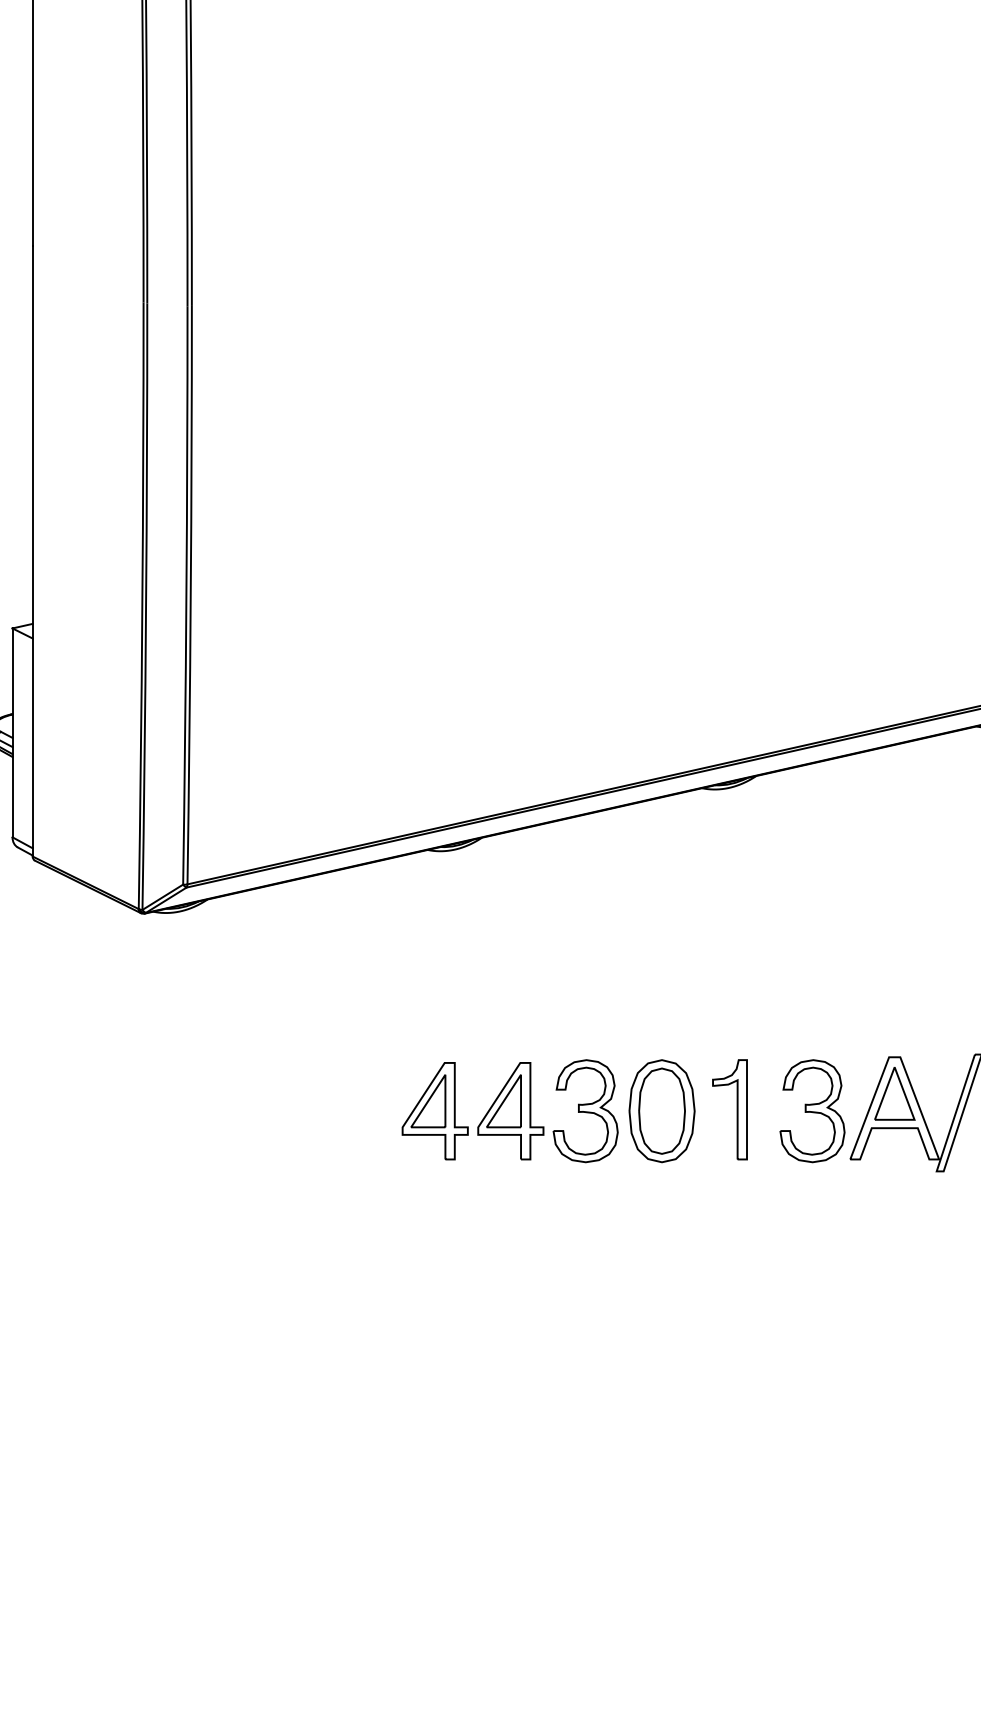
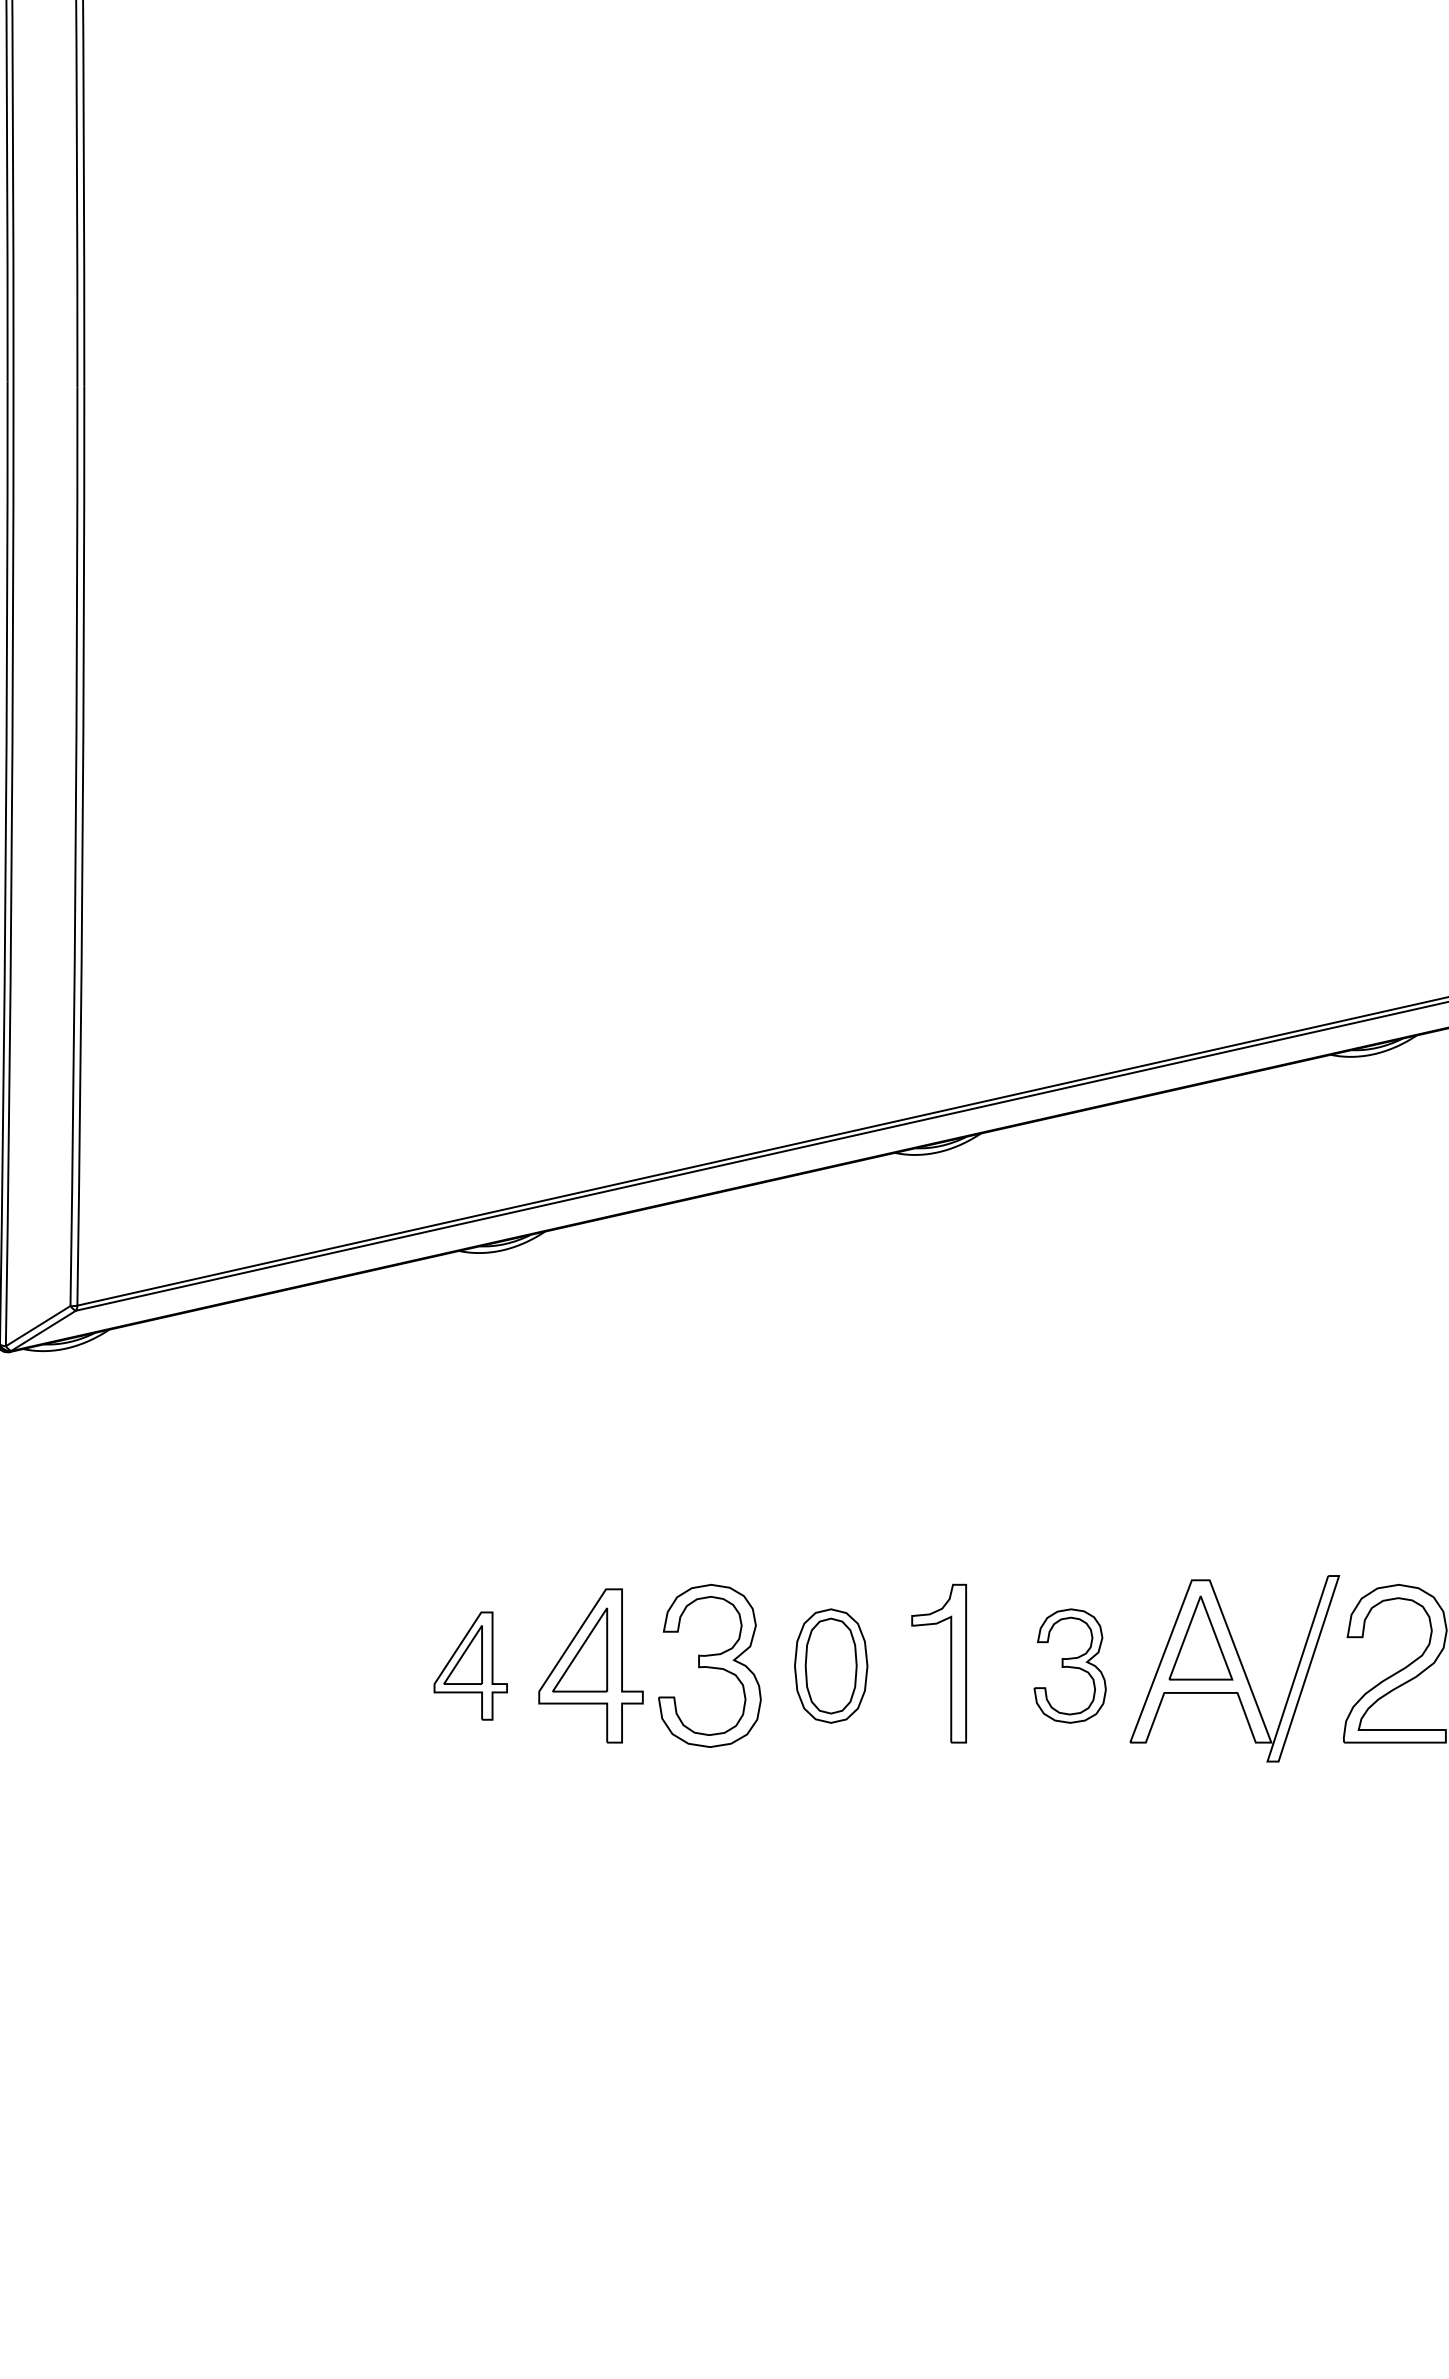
part: (434, 1111) -> (469, 1666), size x0.7
part: (661, 1111) -> (830, 1666), size x0.7
part: (812, 1111) -> (1070, 1666), size x0.7

